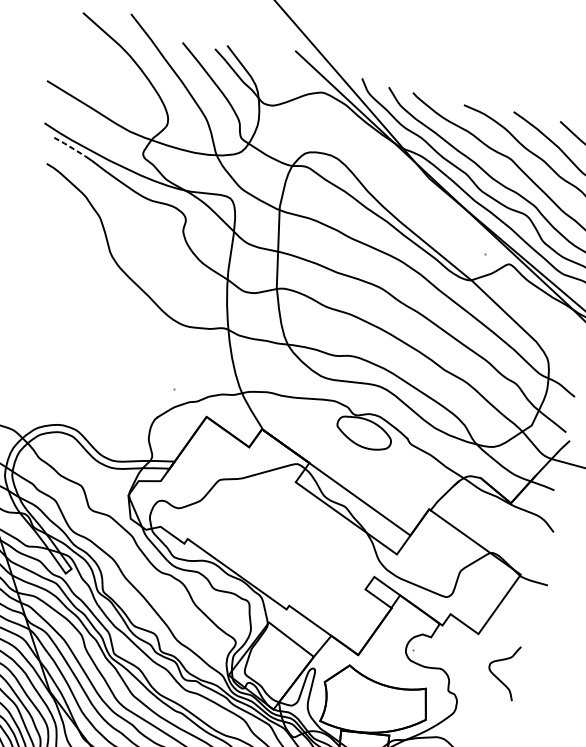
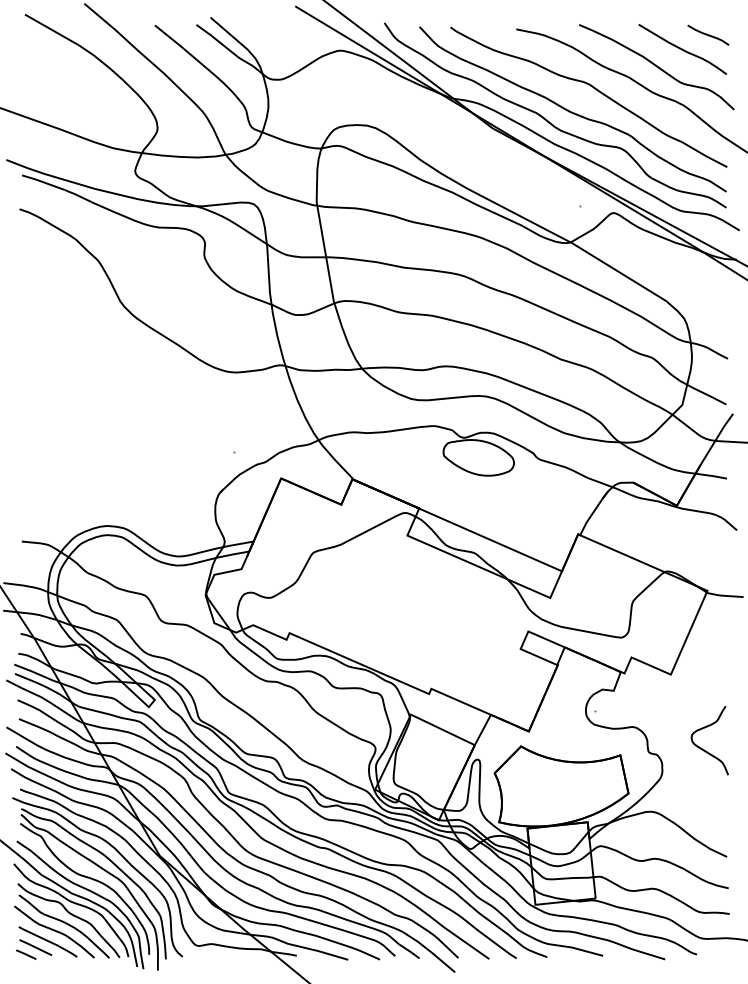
line: (69, 146) -> (43, 182), dashed -> solid
curve: (497, 677) -> (704, 749), moved

